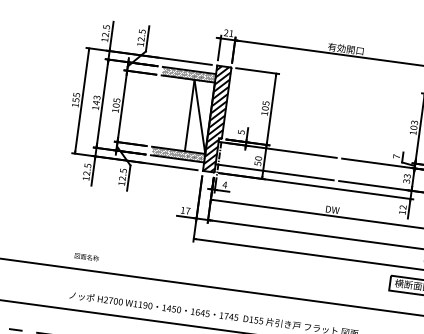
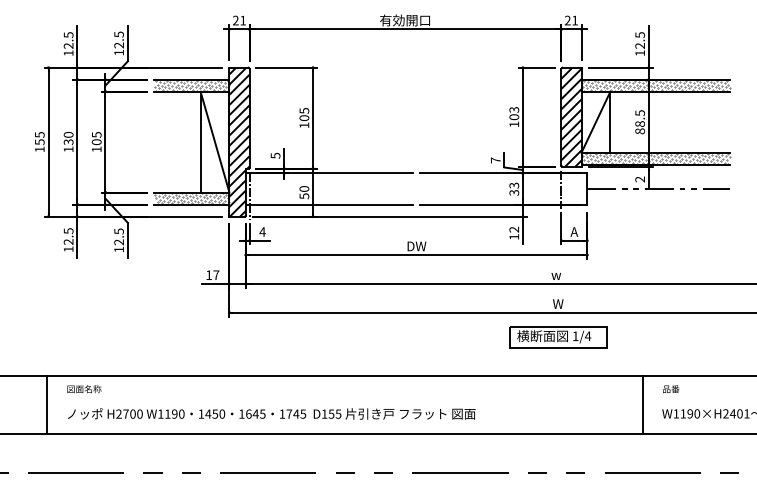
text: (96, 100) -> (68, 138), 143 -> 130
text: (86, 257) -> (84, 389), moved
line: (56, 287) -> (47, 405), added

